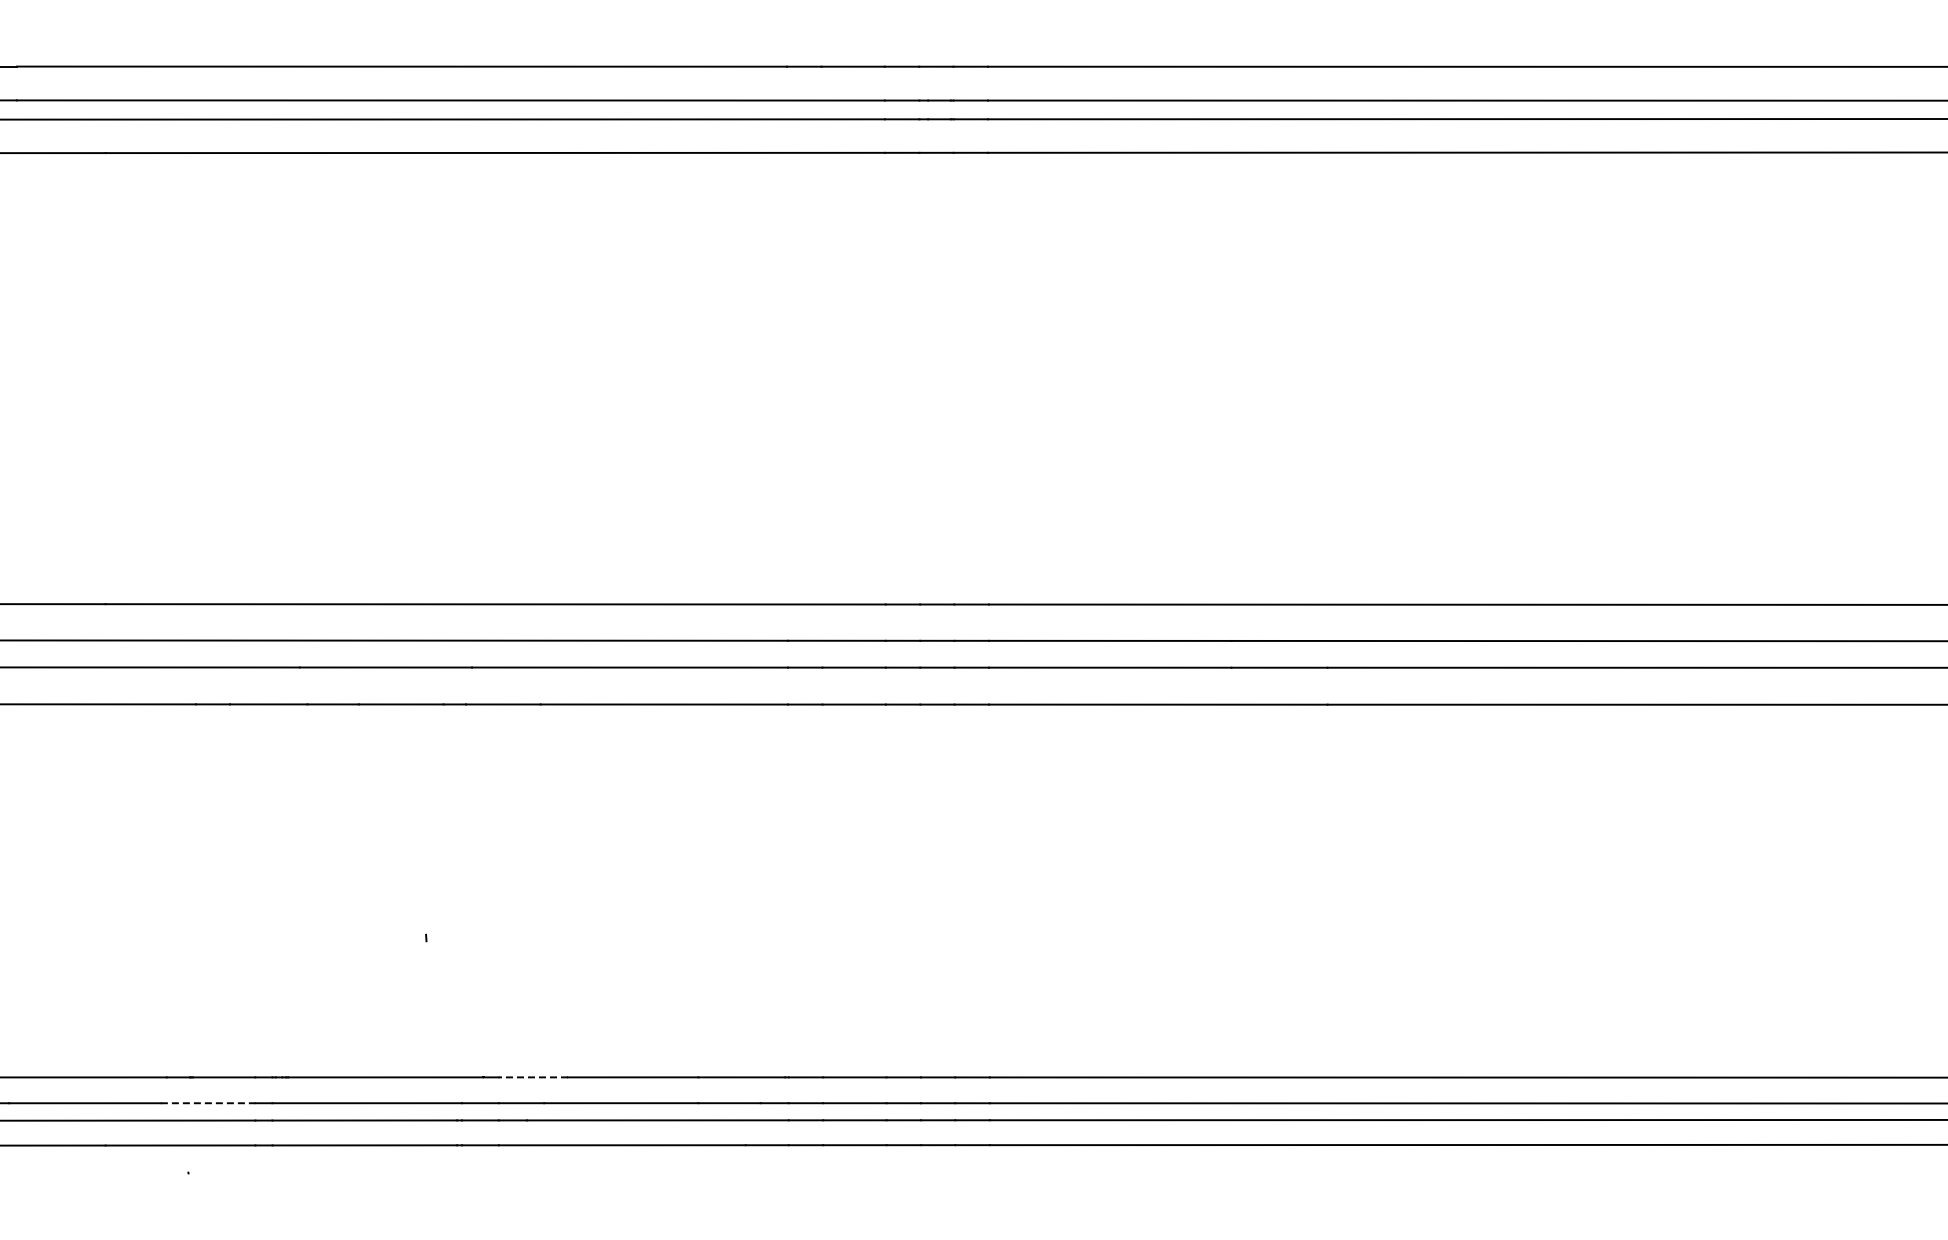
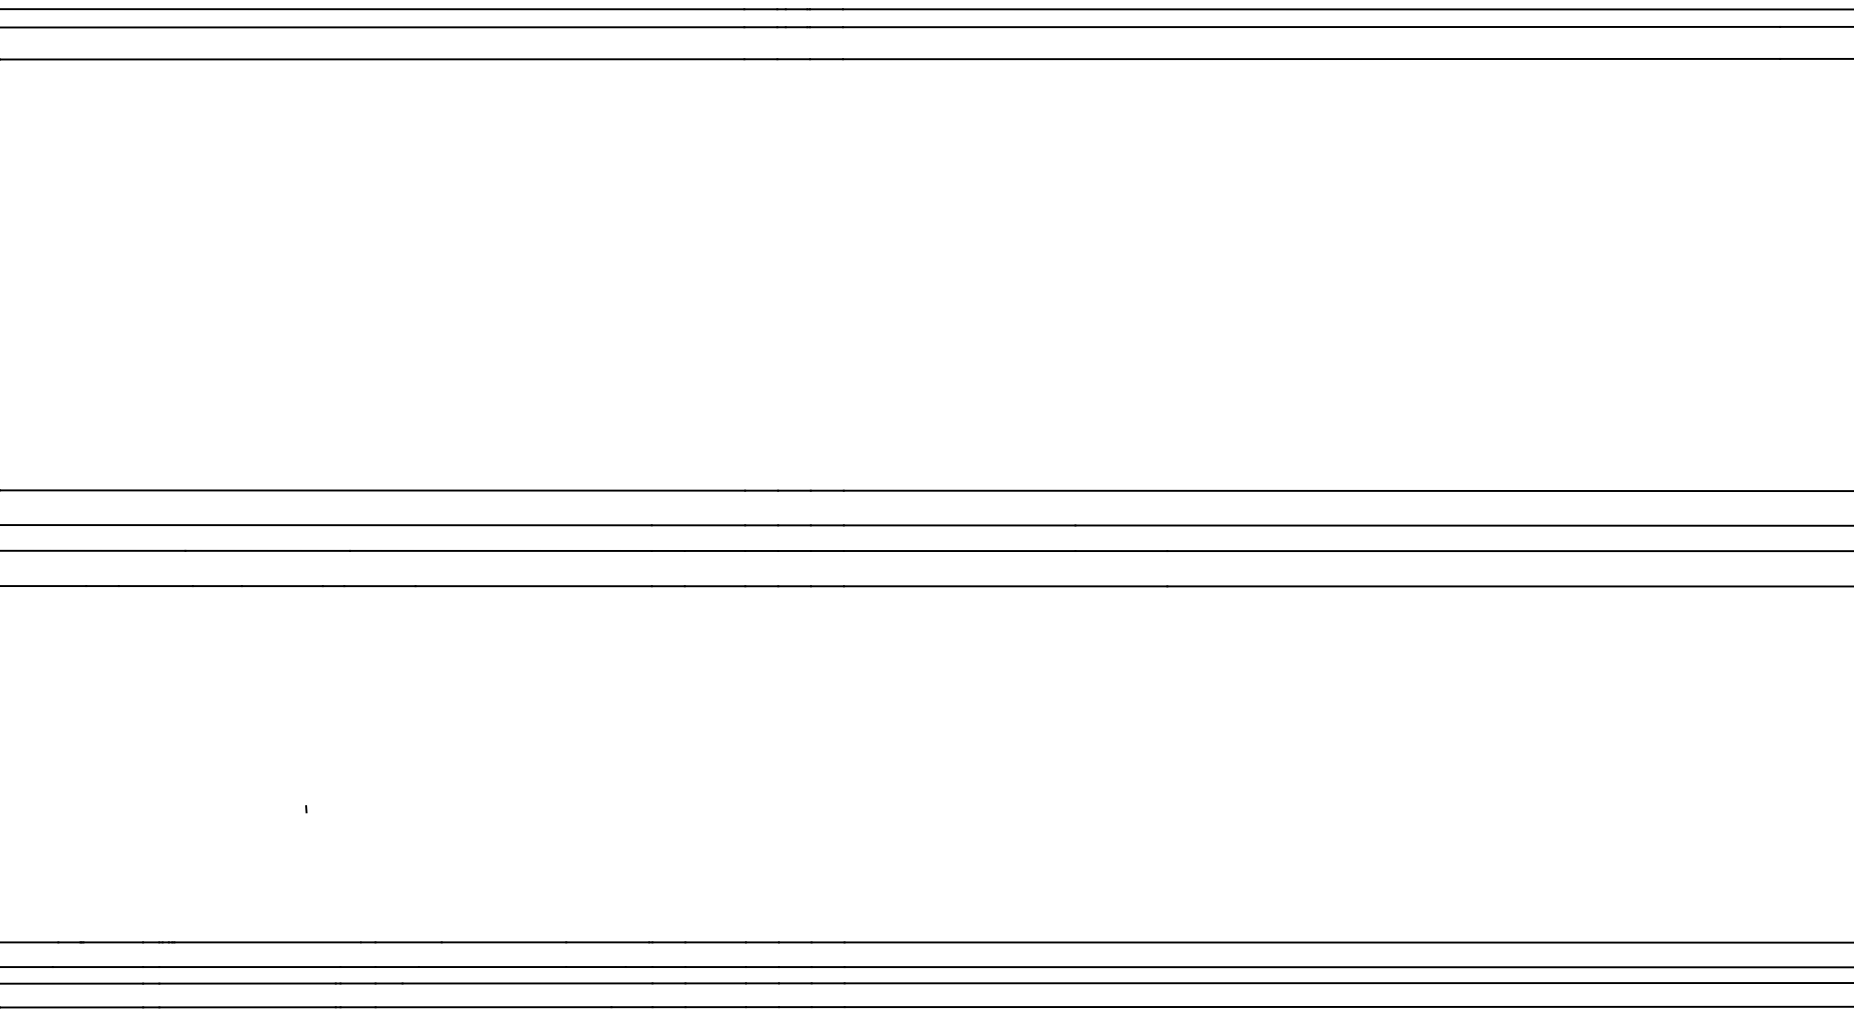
line: (533, 1077) -> (408, 942), dashed -> solid
line: (208, 1103) -> (98, 967), dashed -> solid

